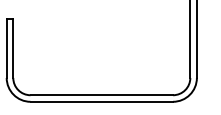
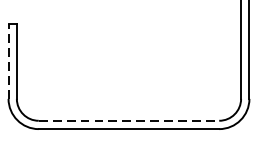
line: (6, 48) -> (8, 61), solid -> dashed
line: (102, 95) -> (129, 121), solid -> dashed

